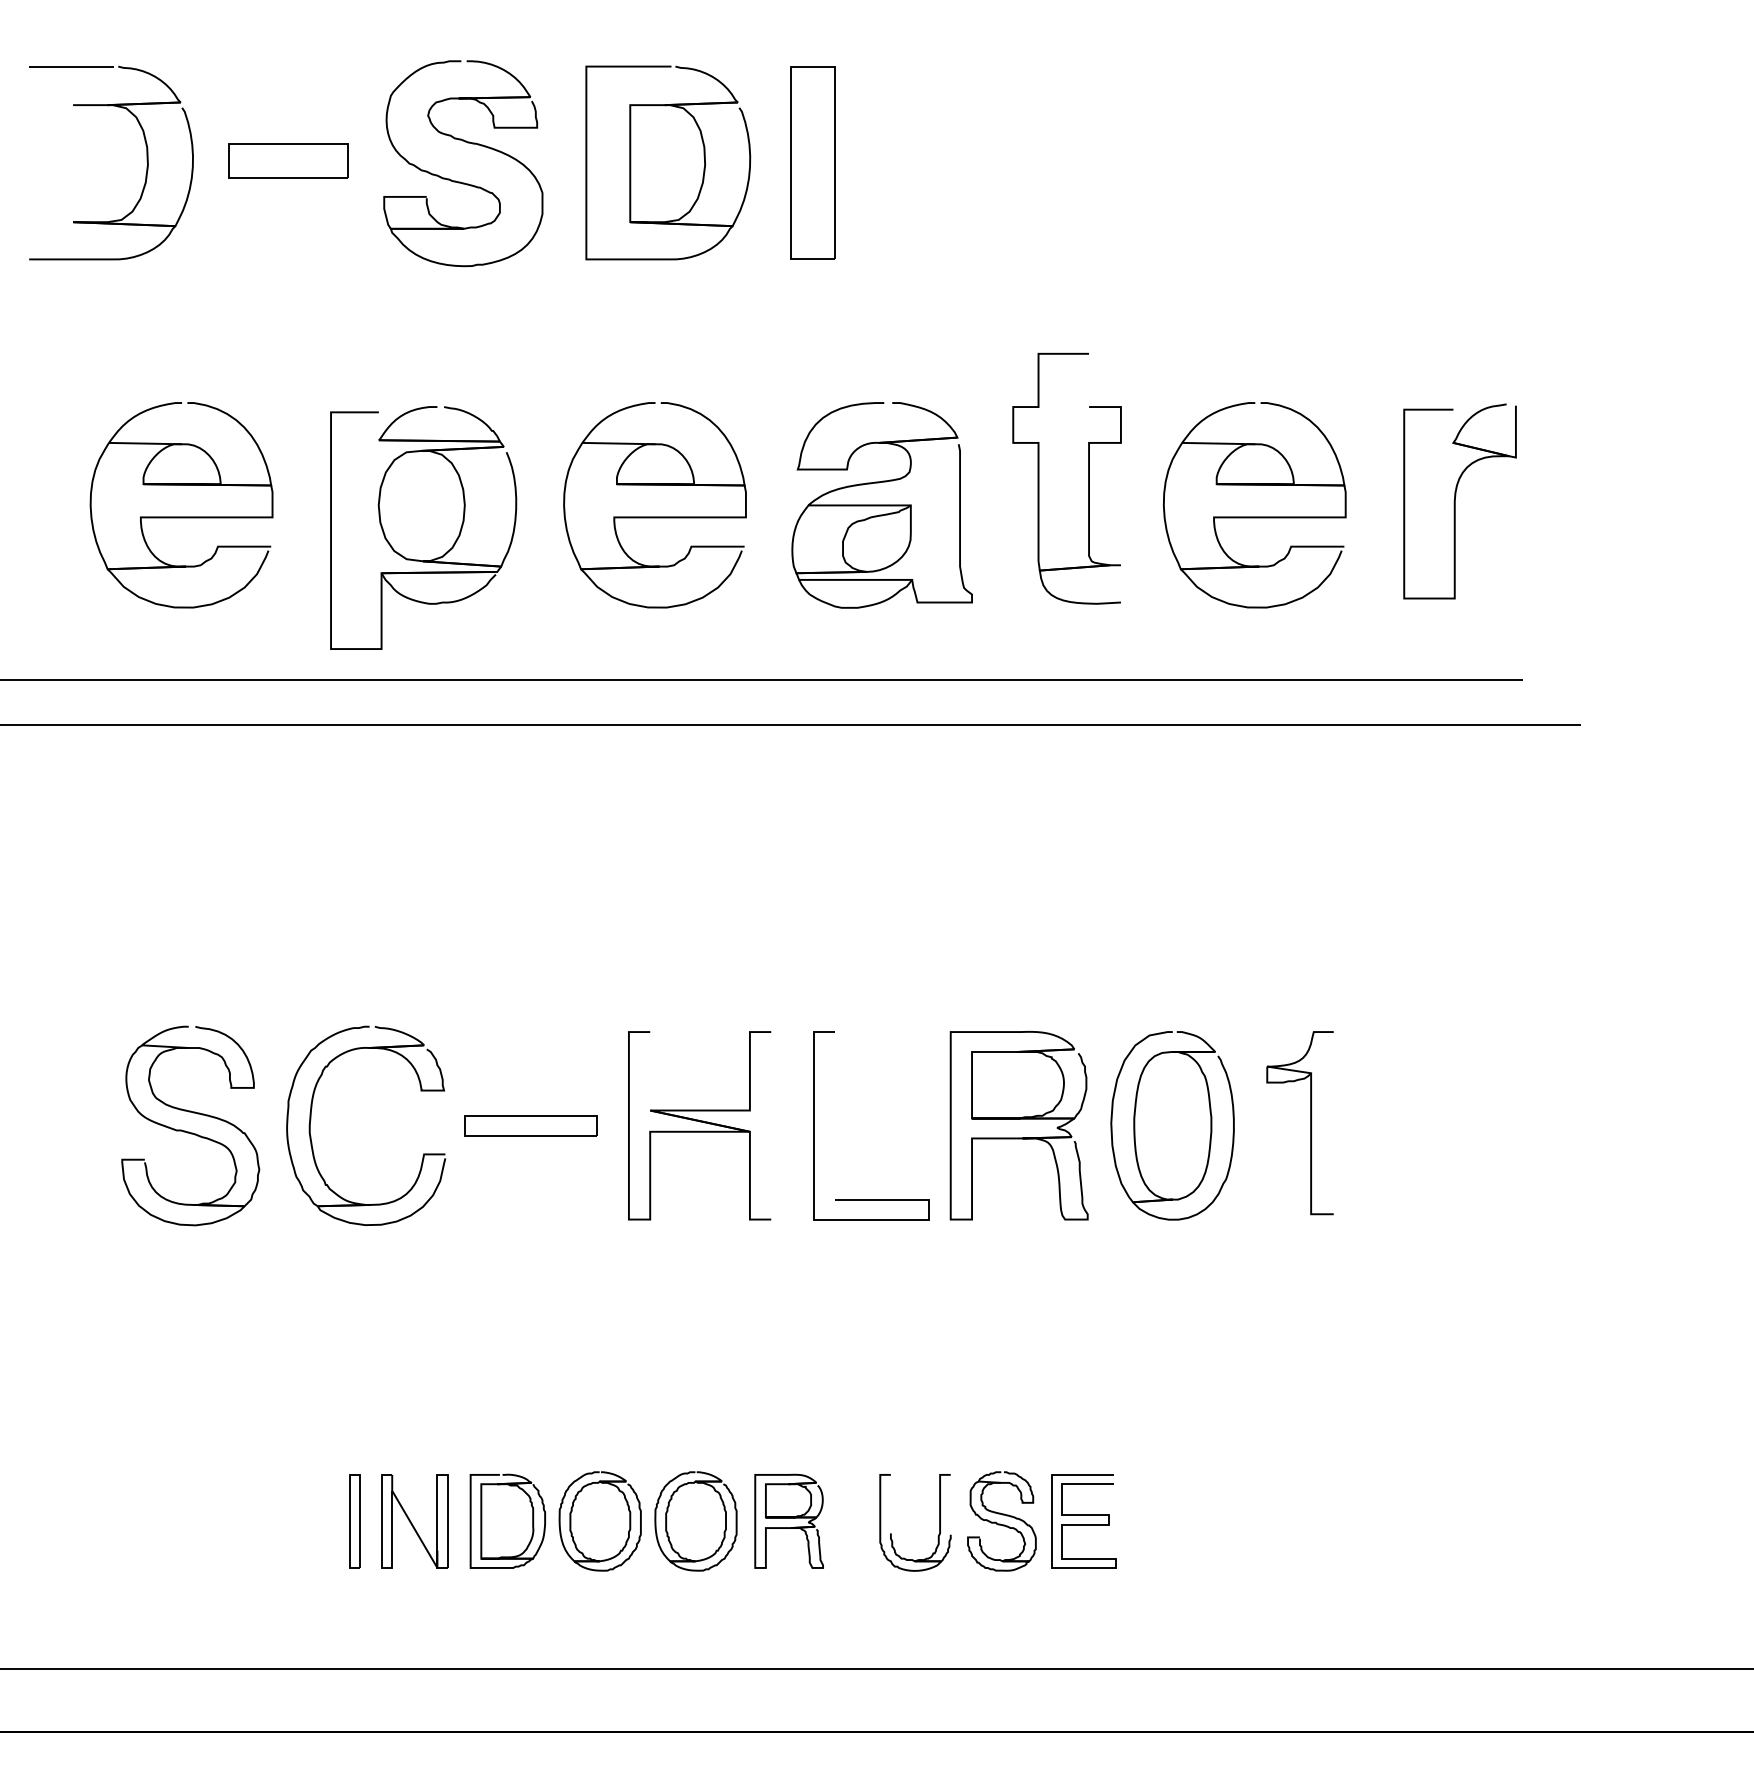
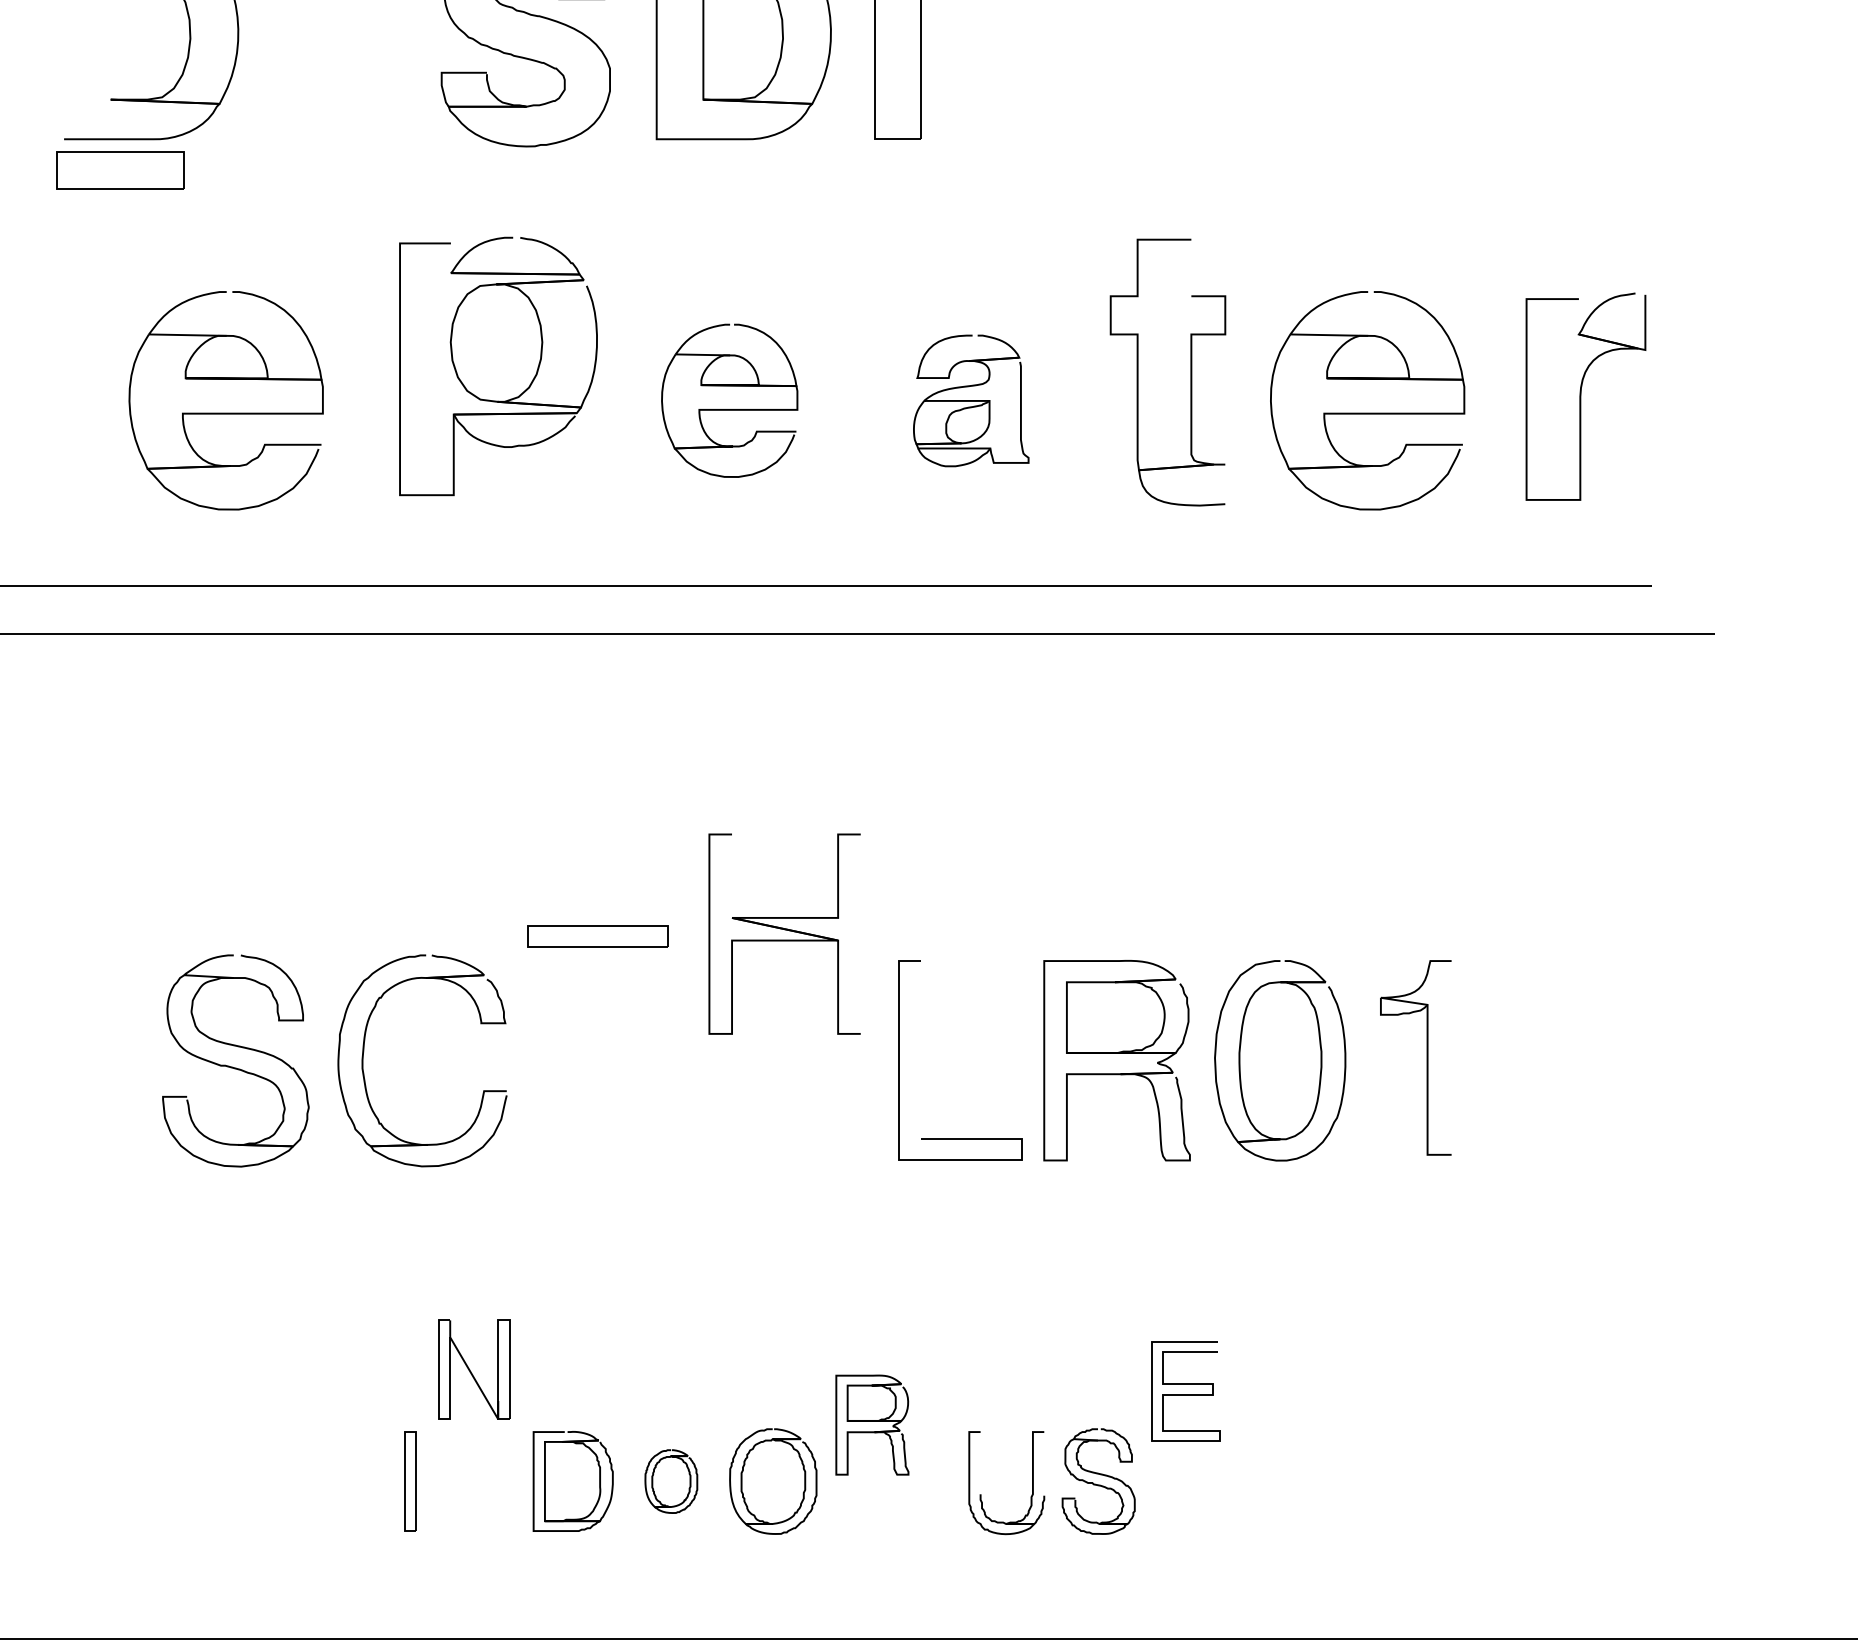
part: (288, 160) -> (120, 170), moved
part: (654, 505) -> (729, 401), size x0.7
part: (881, 505) -> (970, 401), size x0.6
part: (423, 527) -> (498, 365), moved
part: (530, 1125) -> (597, 935), moved
part: (699, 1125) -> (784, 933), moved
part: (788, 1520) -> (871, 1424), moved
part: (414, 1521) -> (473, 1369), moved
part: (599, 1521) -> (670, 1481), size x0.6
curve: (1083, 1524) -> (1185, 1394), moved

